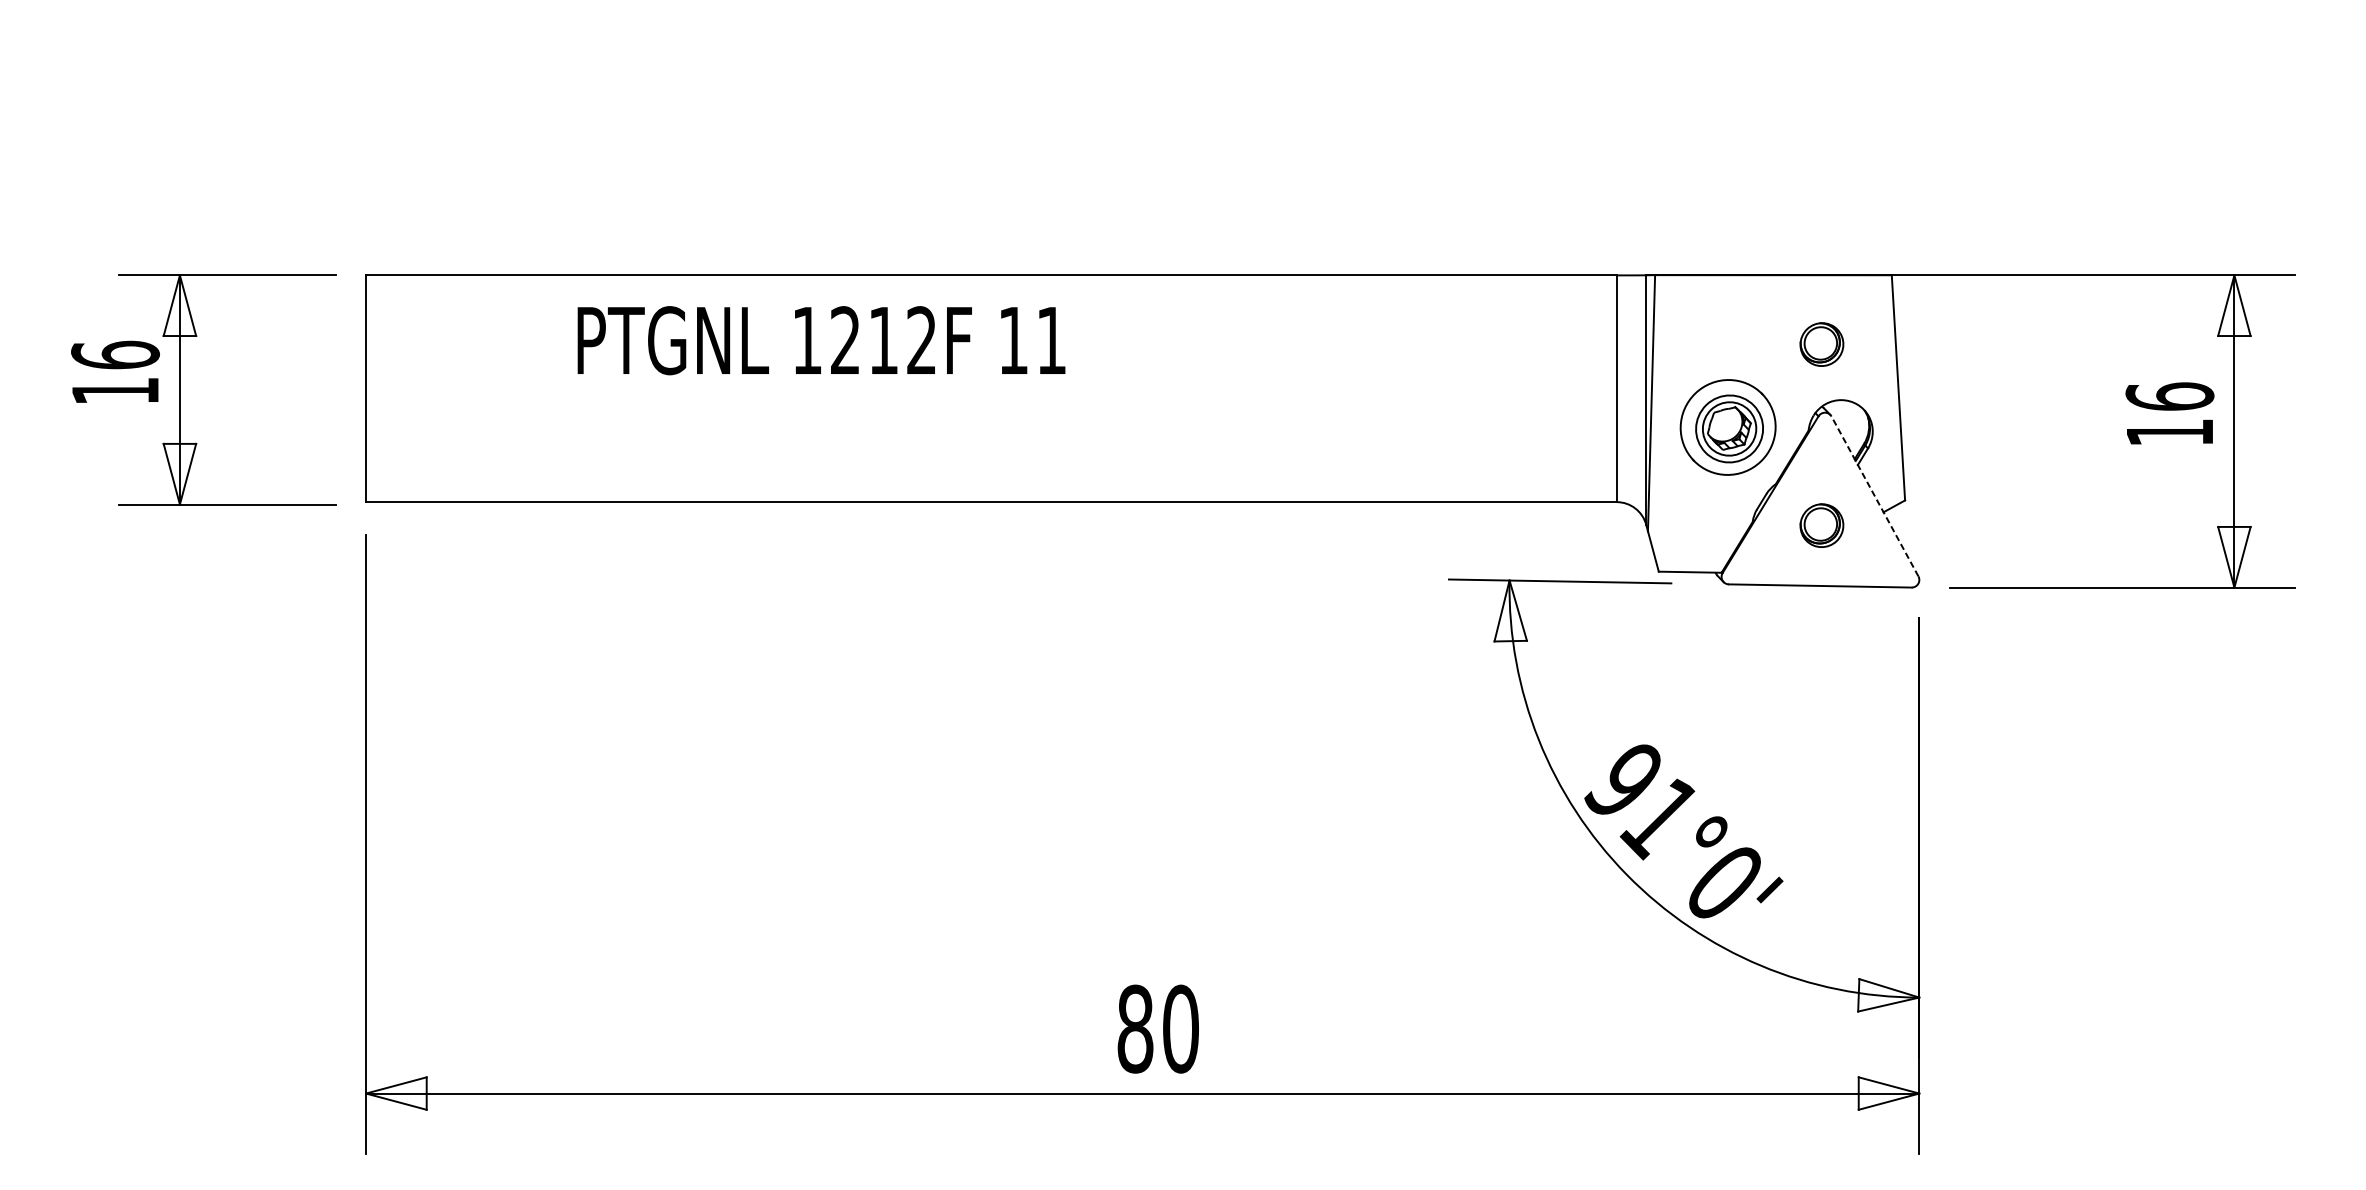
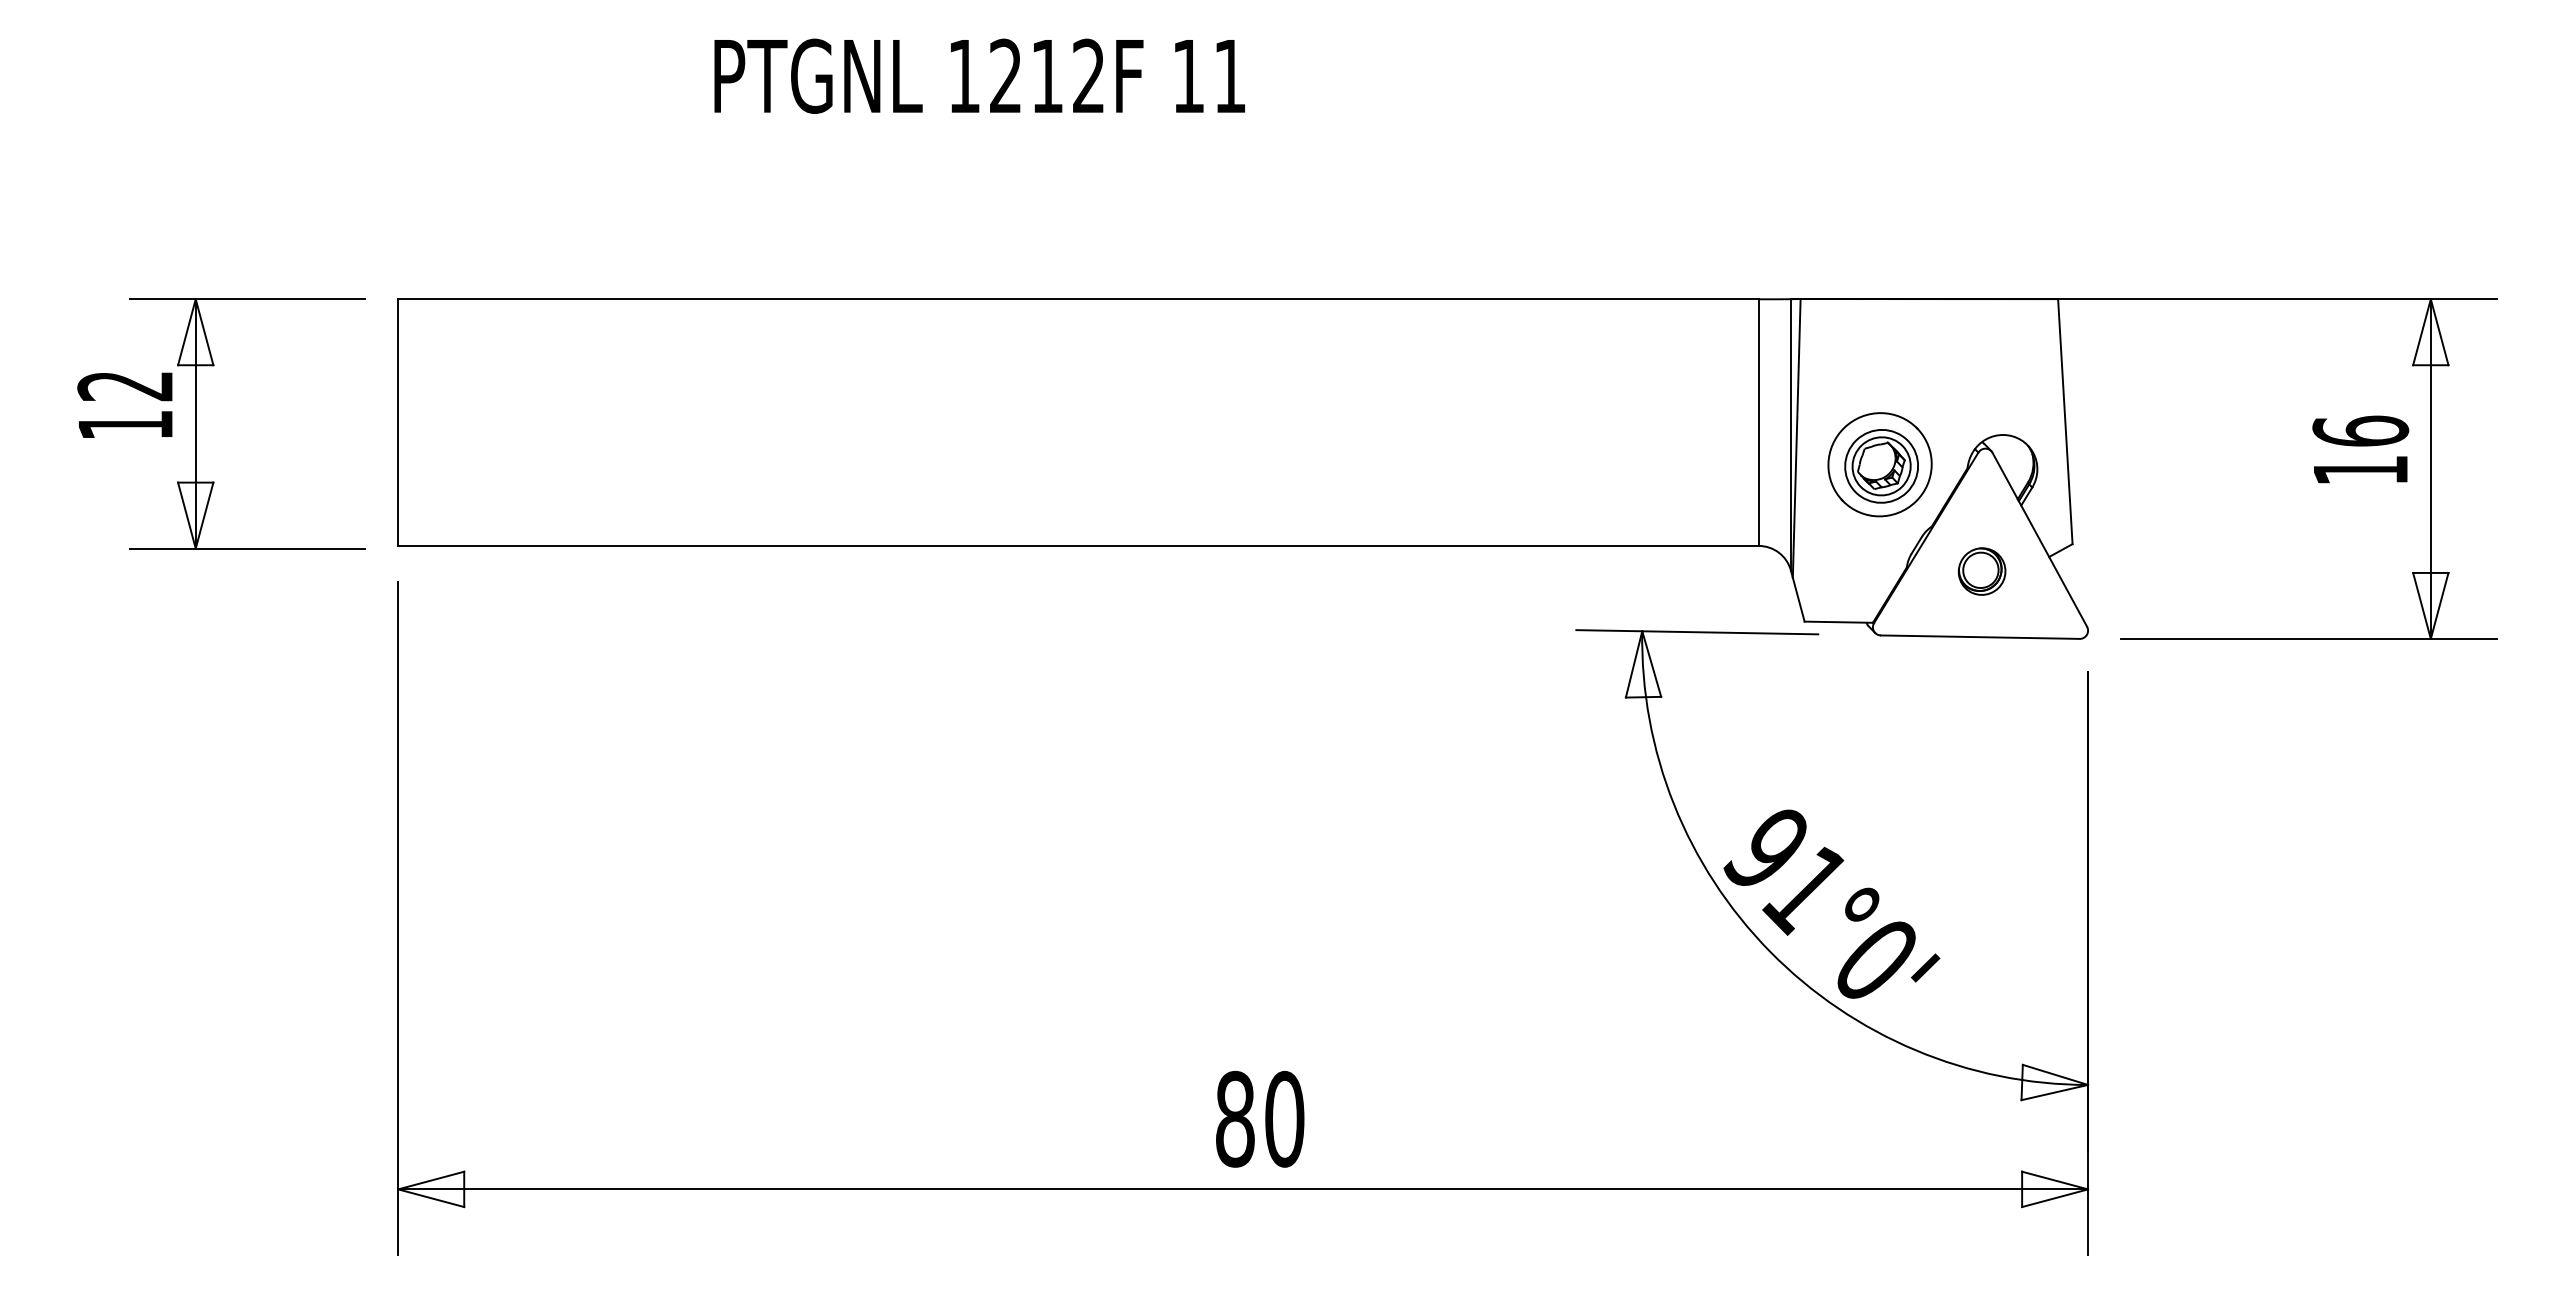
text: (821, 339) -> (979, 75), moved
part: (1821, 344) -> (1981, 374), removed
text: (115, 354) -> (125, 385), 16 -> 12
line: (1874, 496) -> (2039, 539), dashed -> solid

